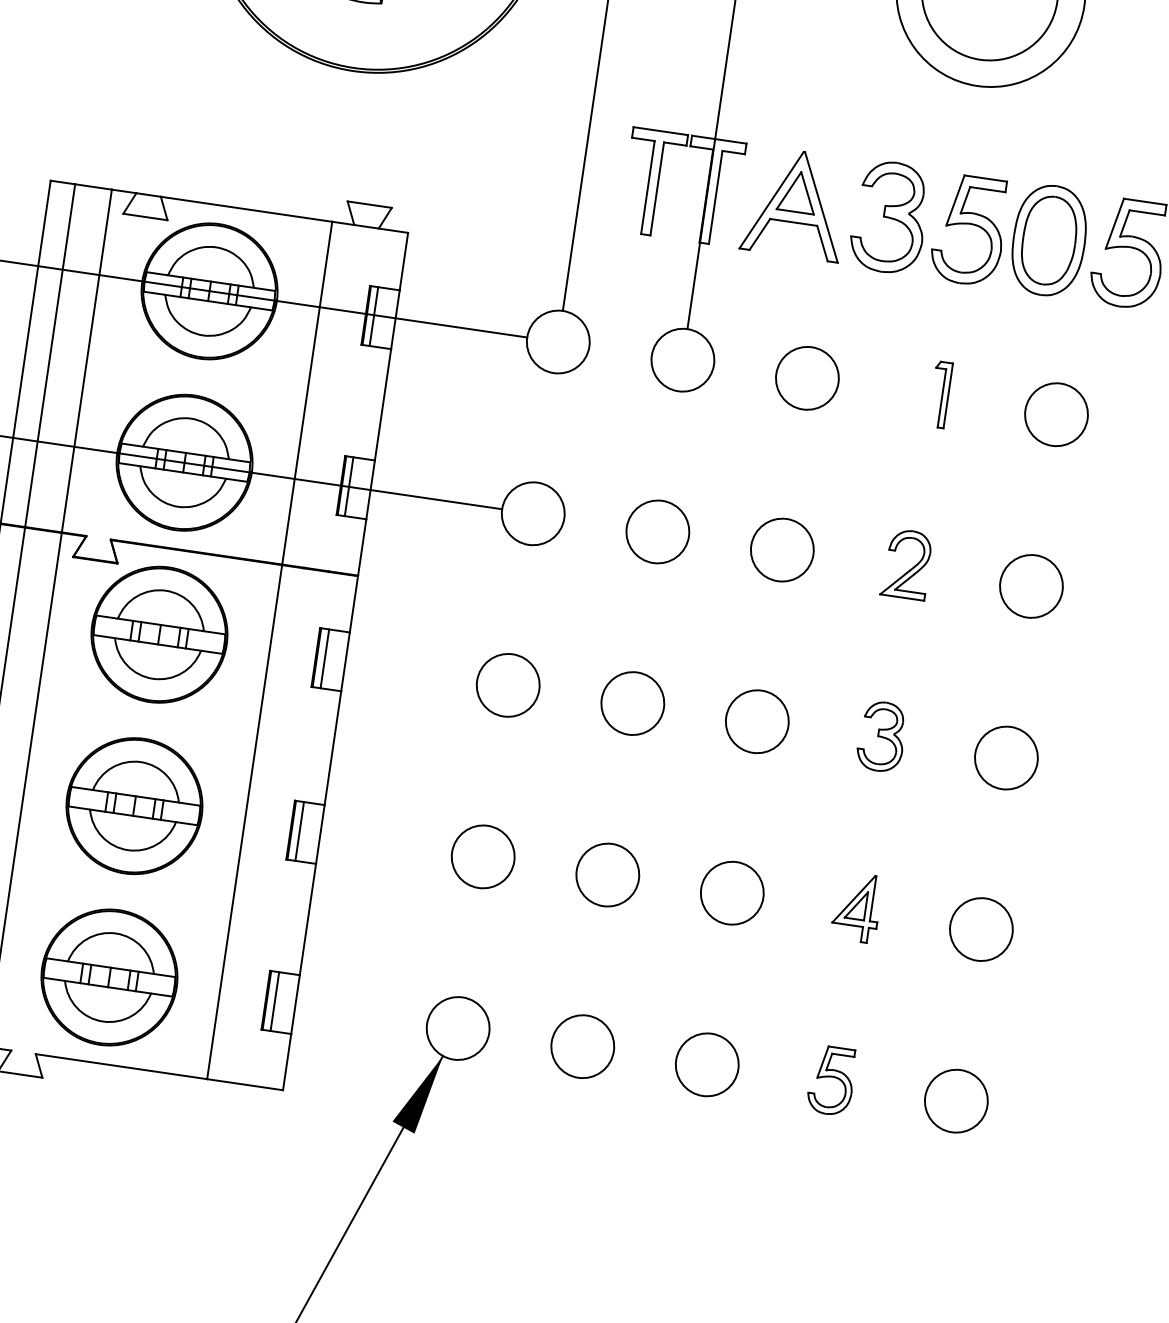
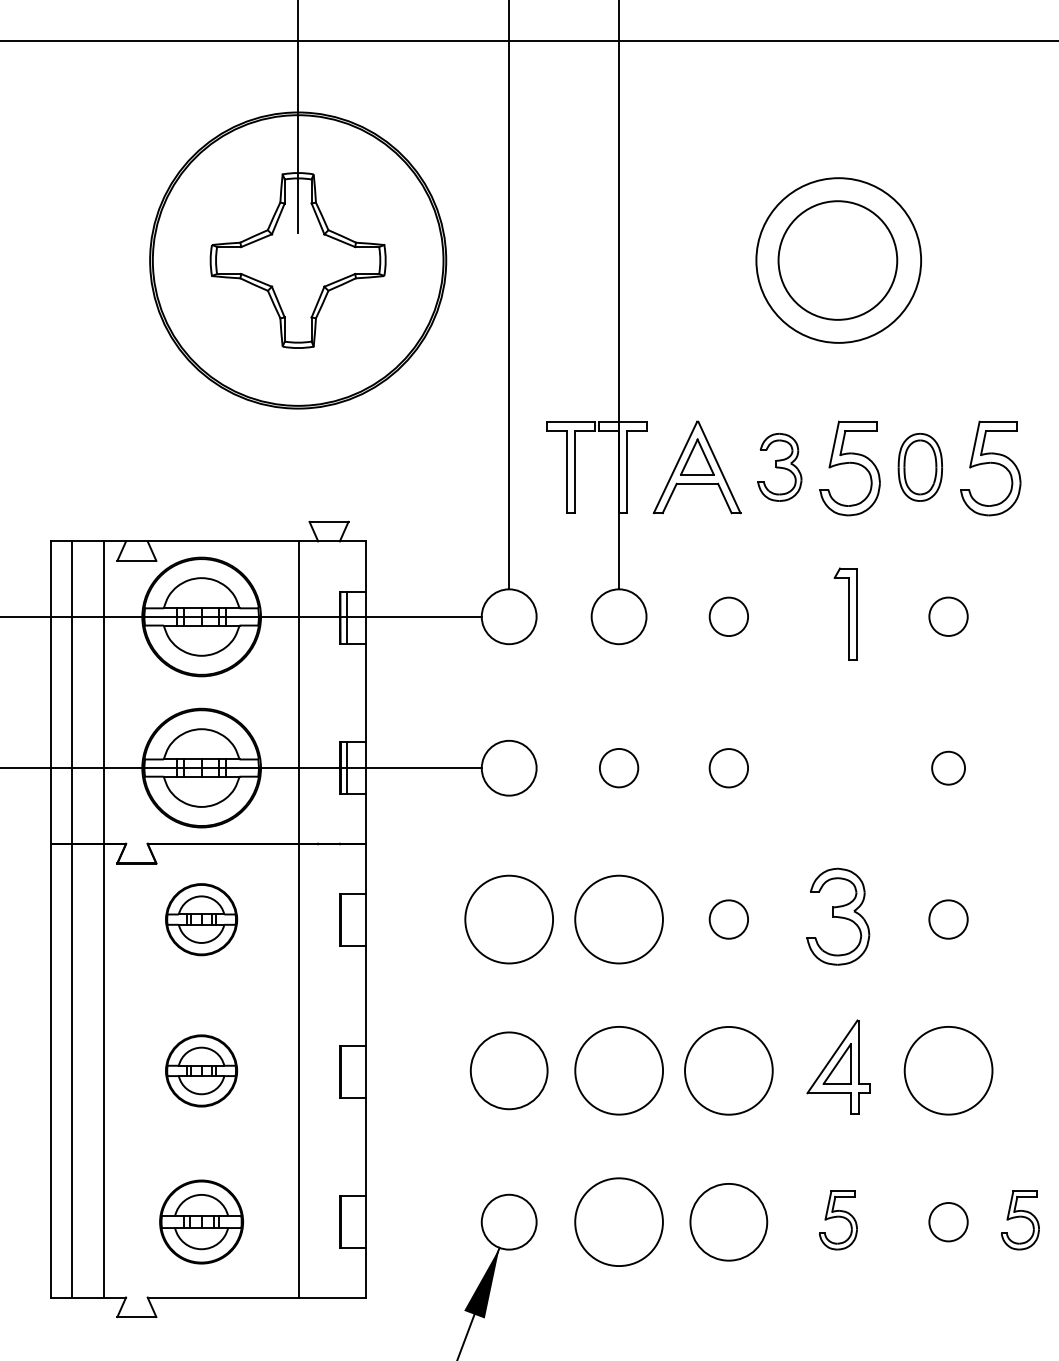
part: (889, 217) -> (779, 467), size x0.7
part: (1049, 240) -> (920, 467), size x0.7
circle: (807, 377) -> (728, 616), size x0.7
part: (940, 393) -> (845, 613), size x1.6
circle: (1056, 414) -> (948, 616), size x0.7
circle: (657, 531) -> (618, 767), size x0.7
circle: (782, 549) -> (728, 767), size x0.7
part: (906, 563) -> (837, 764), removed
circle: (1031, 585) -> (948, 767), size x0.6
part: (159, 634) -> (201, 919), size x0.6
line: (324, 658) -> (347, 919), removed
circle: (507, 685) -> (508, 919), size x1.6
circle: (632, 703) -> (618, 919), size x1.6
circle: (756, 721) -> (728, 919), size x0.7
part: (882, 736) -> (838, 916), size x1.6
circle: (1006, 757) -> (948, 919), size x0.7
part: (134, 805) -> (201, 1070), size x0.6
line: (299, 830) -> (347, 1071), removed
circle: (482, 856) -> (508, 1070), size x1.4
circle: (607, 874) -> (618, 1070), size x1.6
circle: (731, 892) -> (728, 1070), size x1.6
part: (856, 907) -> (837, 1067), size x1.6
circle: (981, 929) -> (948, 1070), size x1.6
part: (109, 976) -> (201, 1221), size x0.7
line: (274, 1000) -> (347, 1221), removed
circle: (582, 1045) -> (618, 1221), size x1.6
circle: (706, 1064) -> (728, 1221), size x1.4
circle: (956, 1100) -> (948, 1221), size x0.7
part: (1038, 1111) -> (1020, 1220), added

